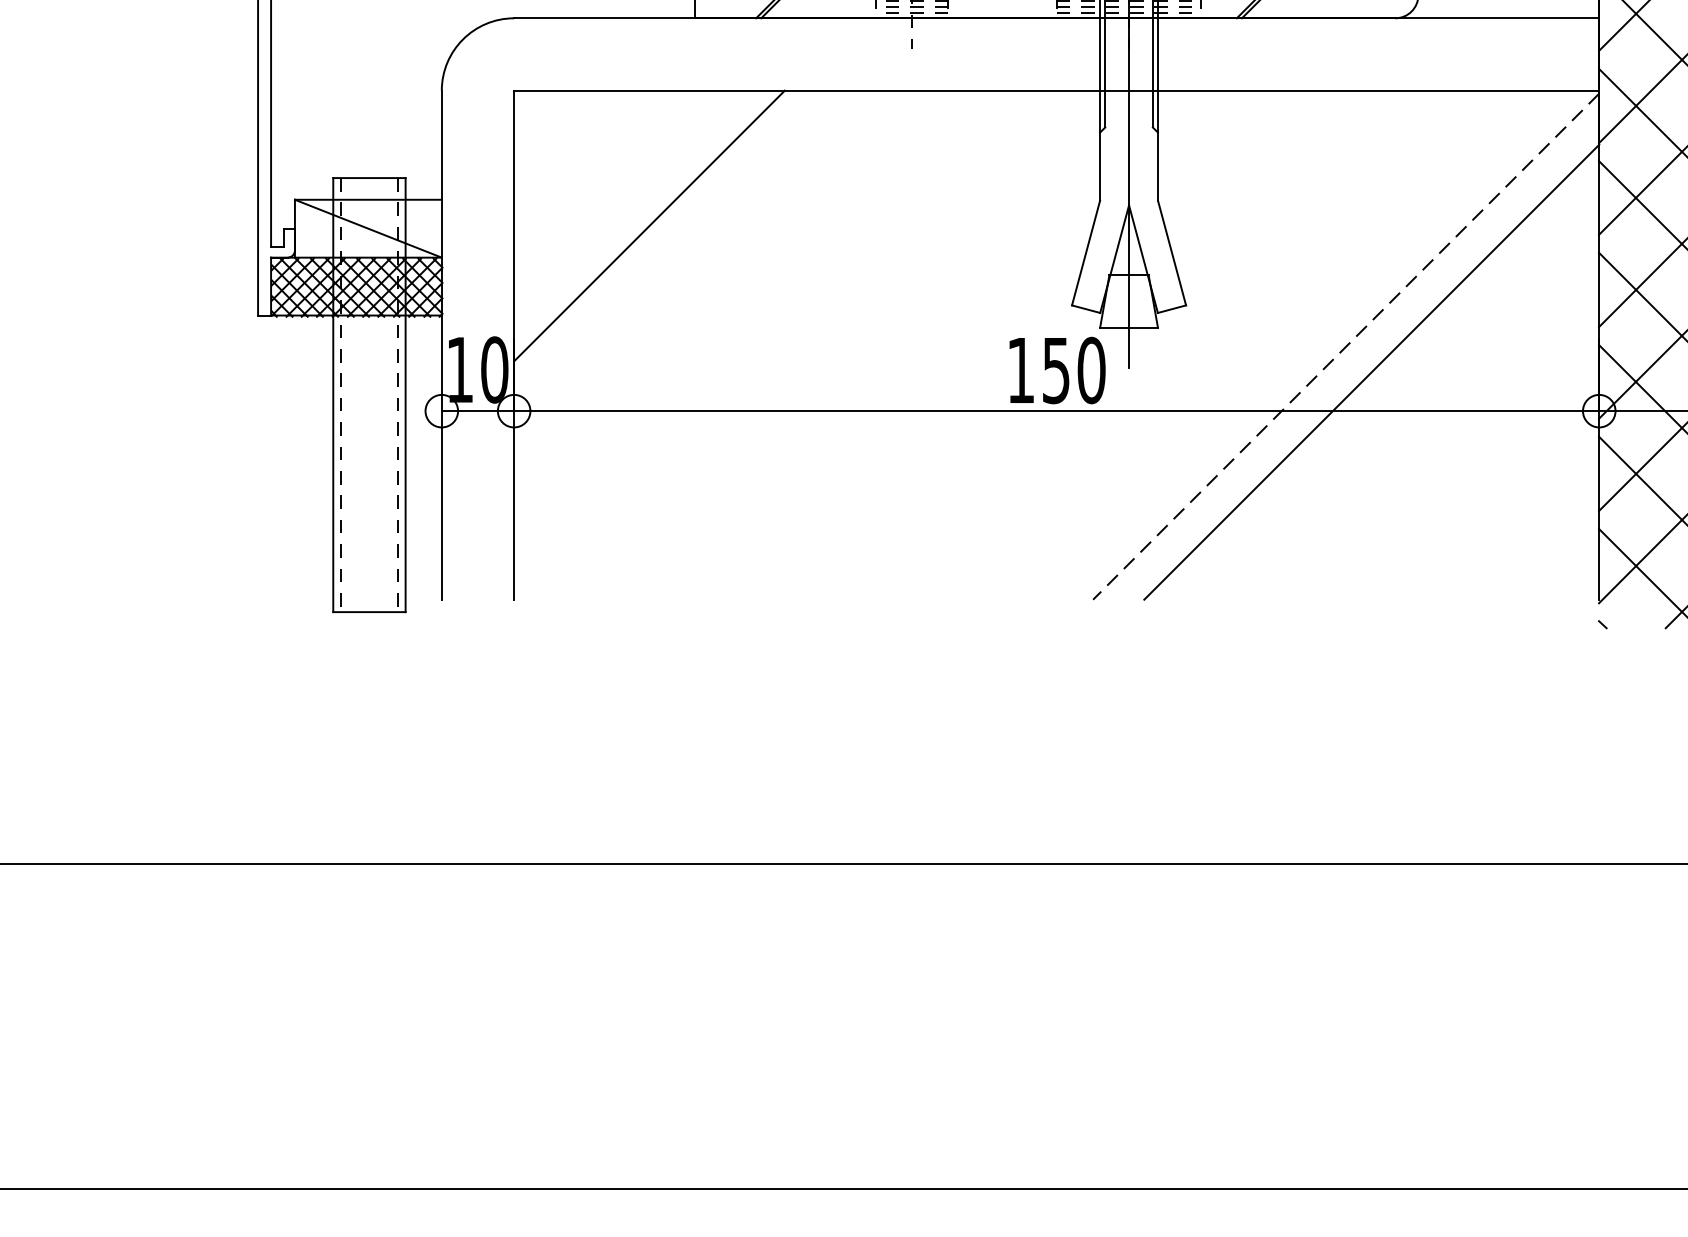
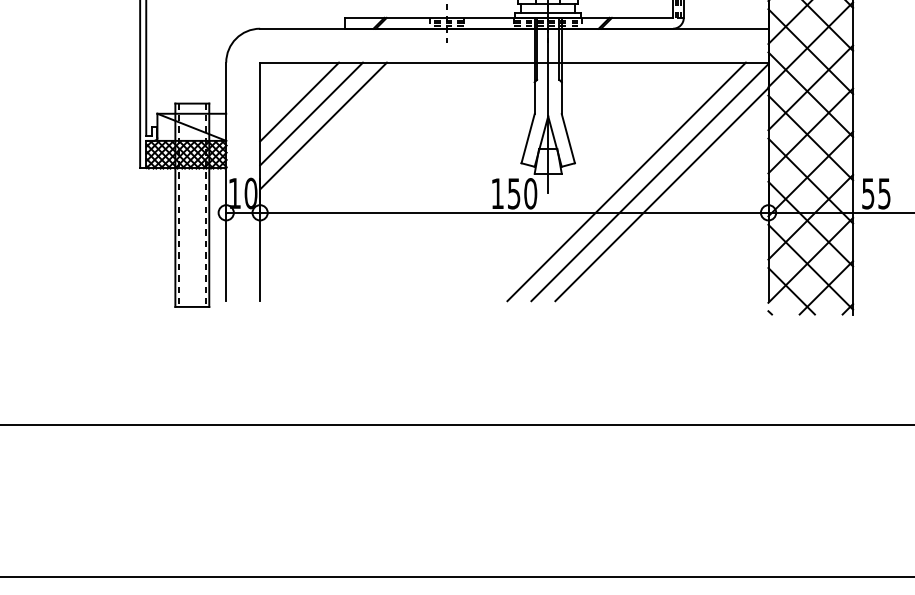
line: (598, 173) -> (299, 101), added
line: (623, 199) -> (311, 113), added
line: (1296, 344) -> (626, 181), added
line: (1345, 346) -> (649, 182), dashed -> solid

